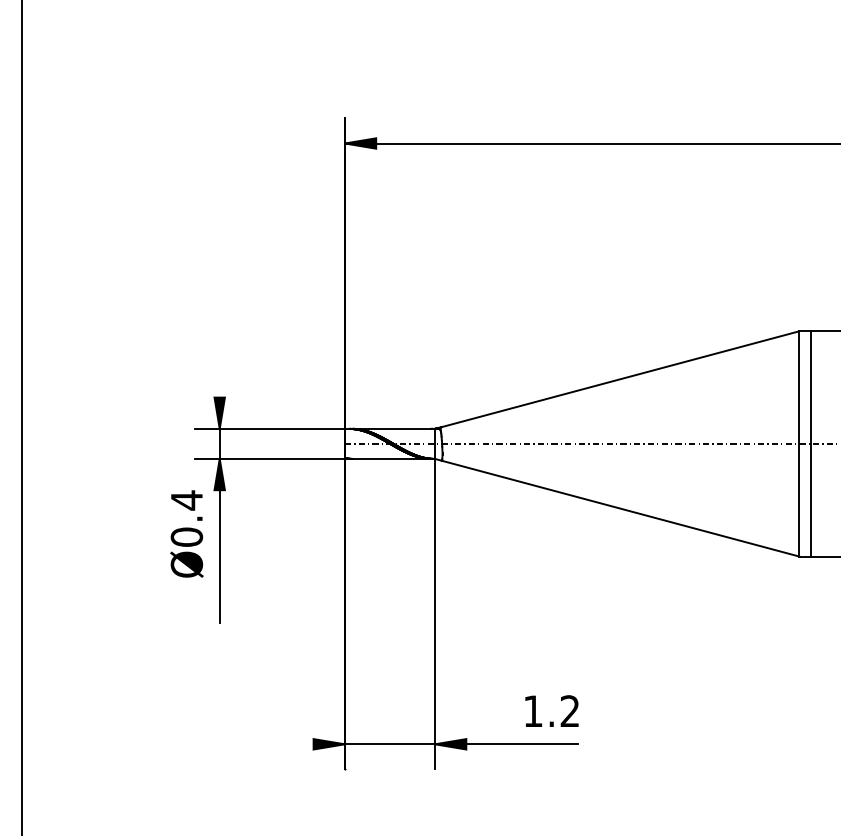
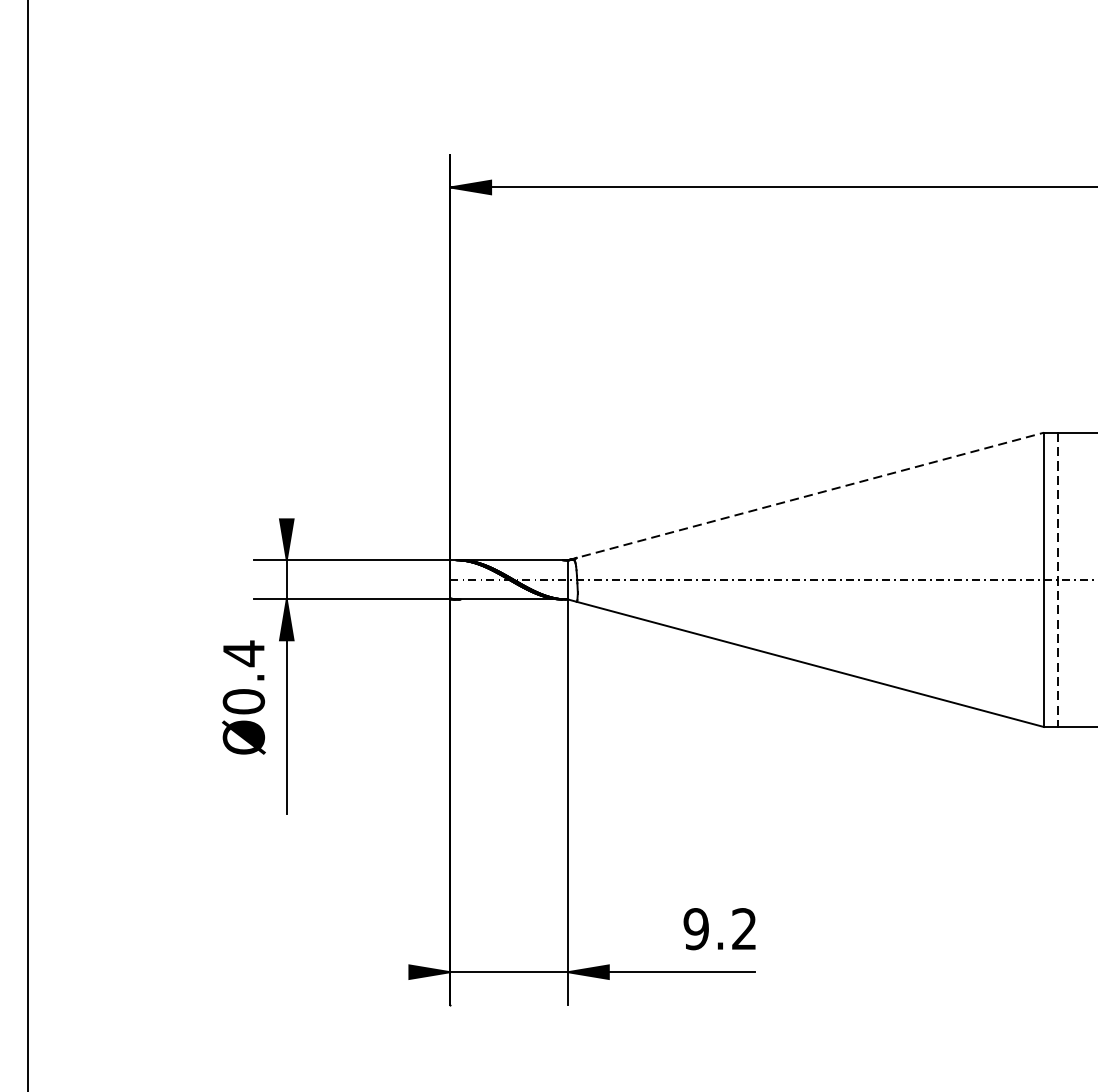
line: (617, 380) -> (806, 497), solid -> dashed
line: (810, 443) -> (1058, 579), solid -> dashed
text: (532, 711) -> (695, 929), 1.2 -> 9.2

